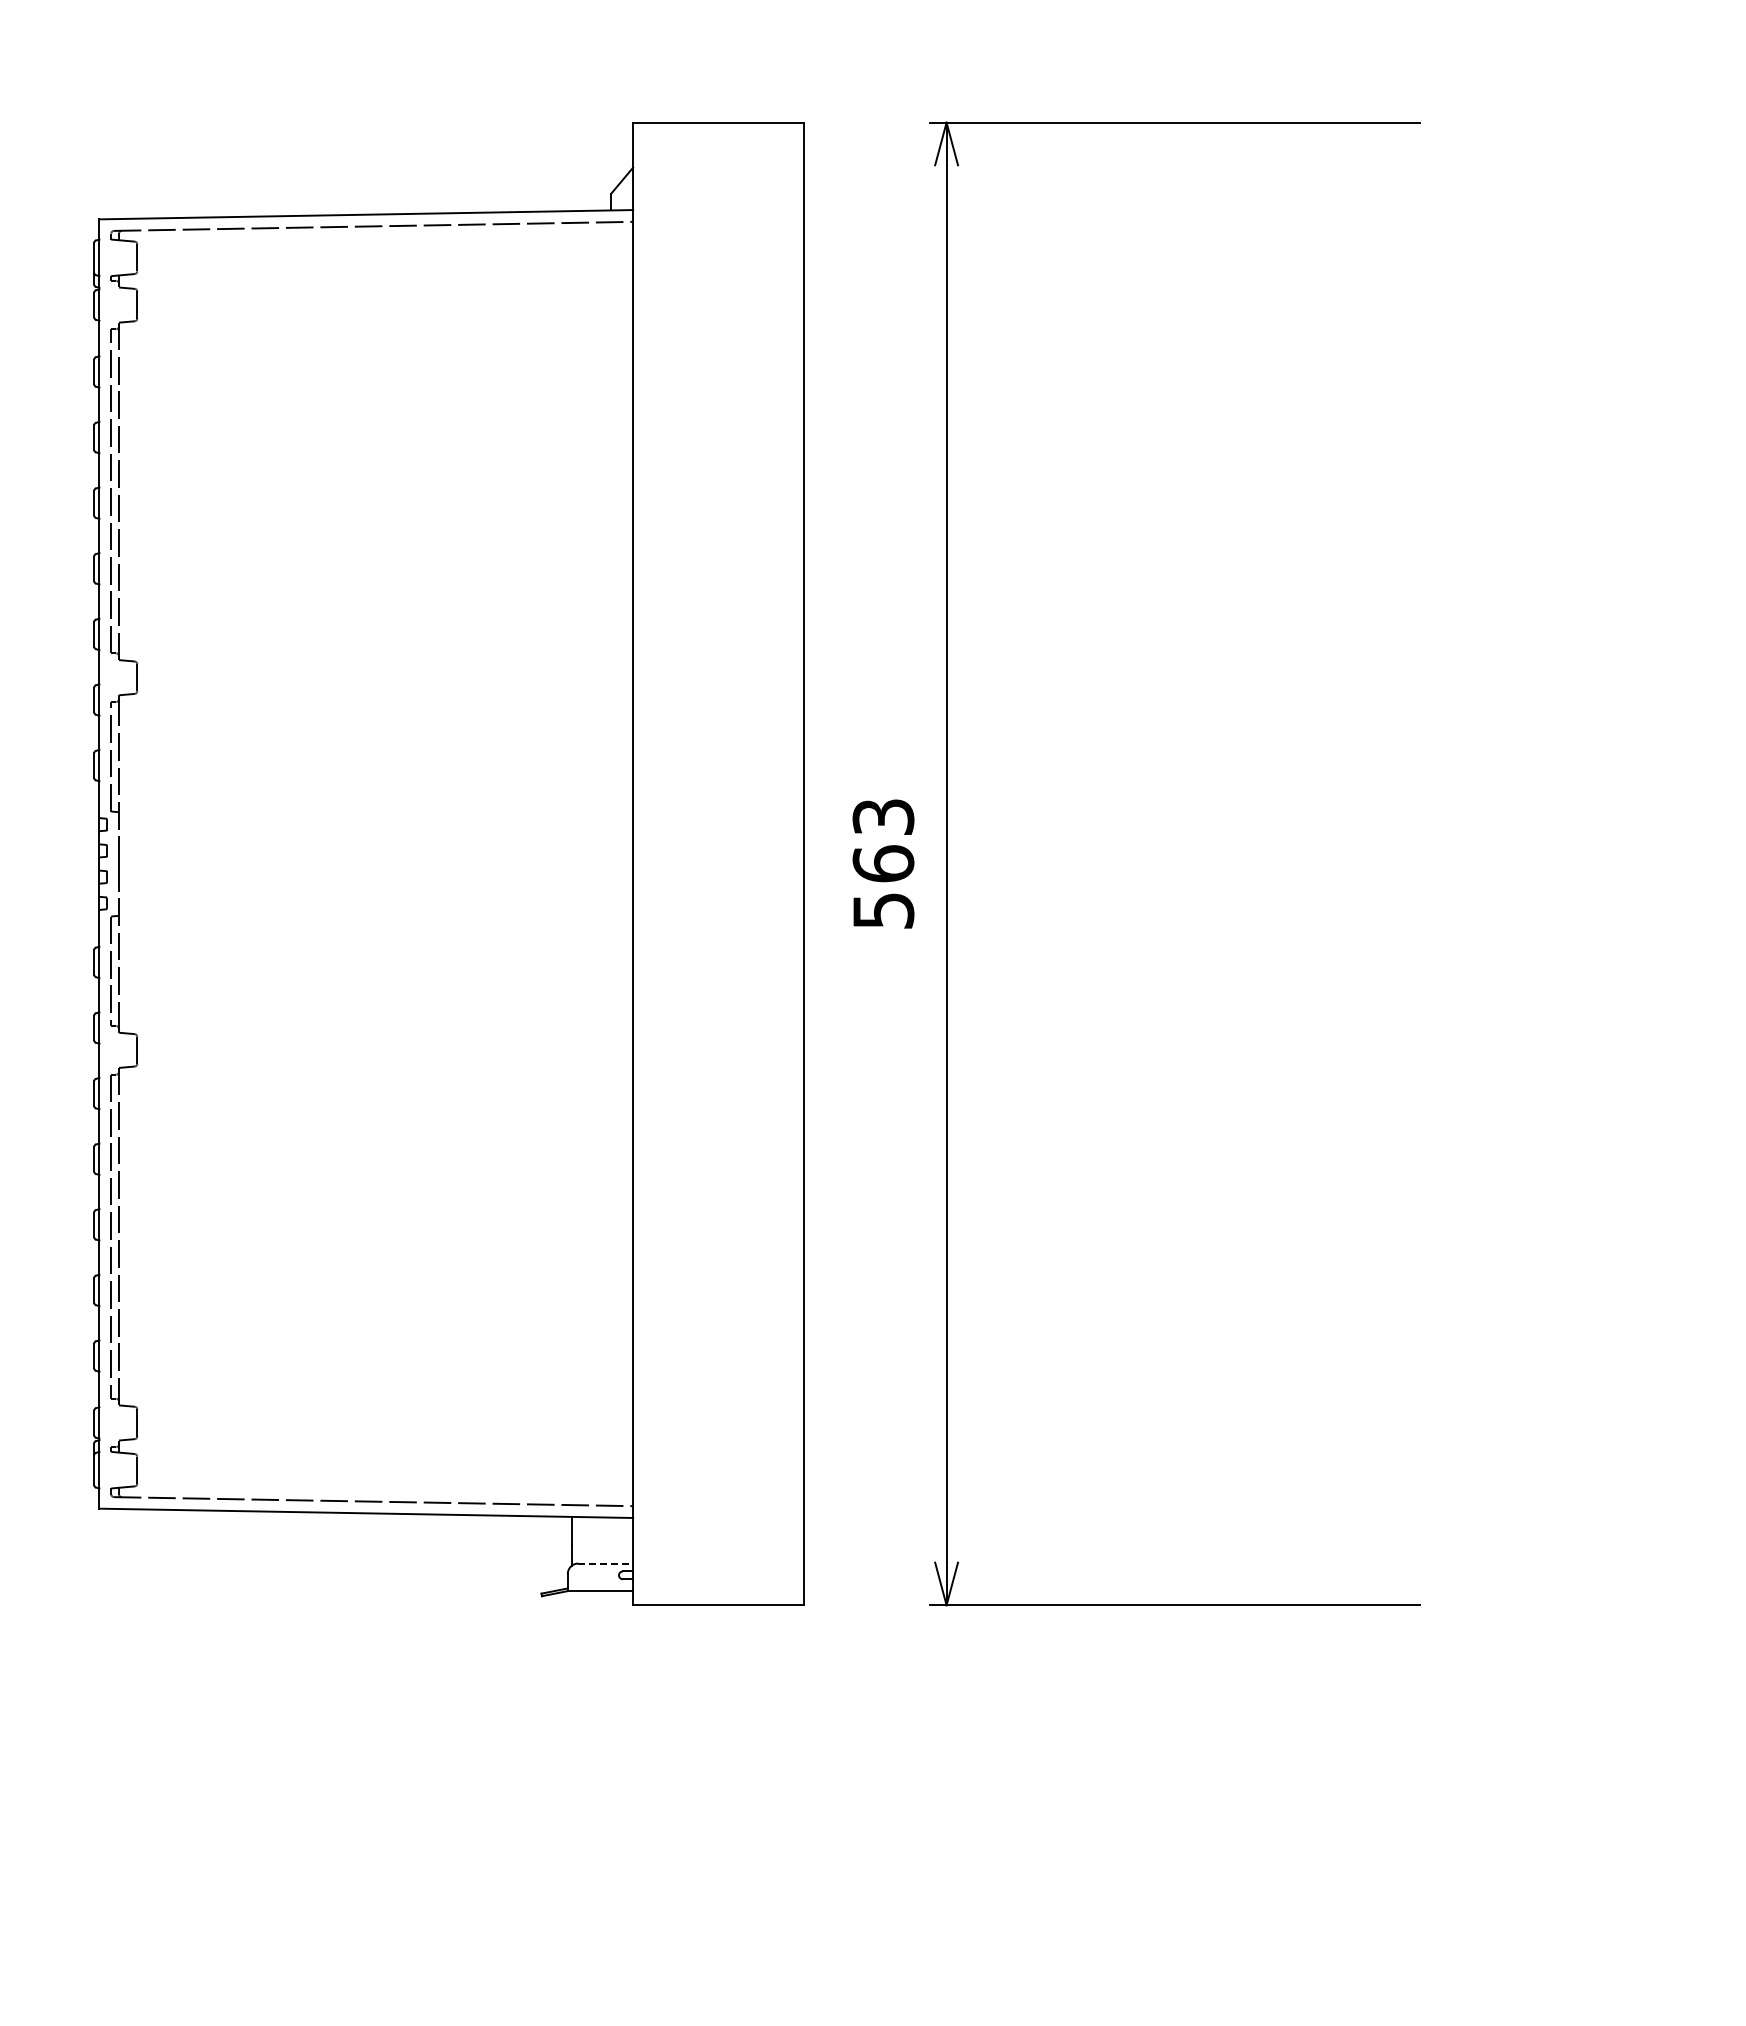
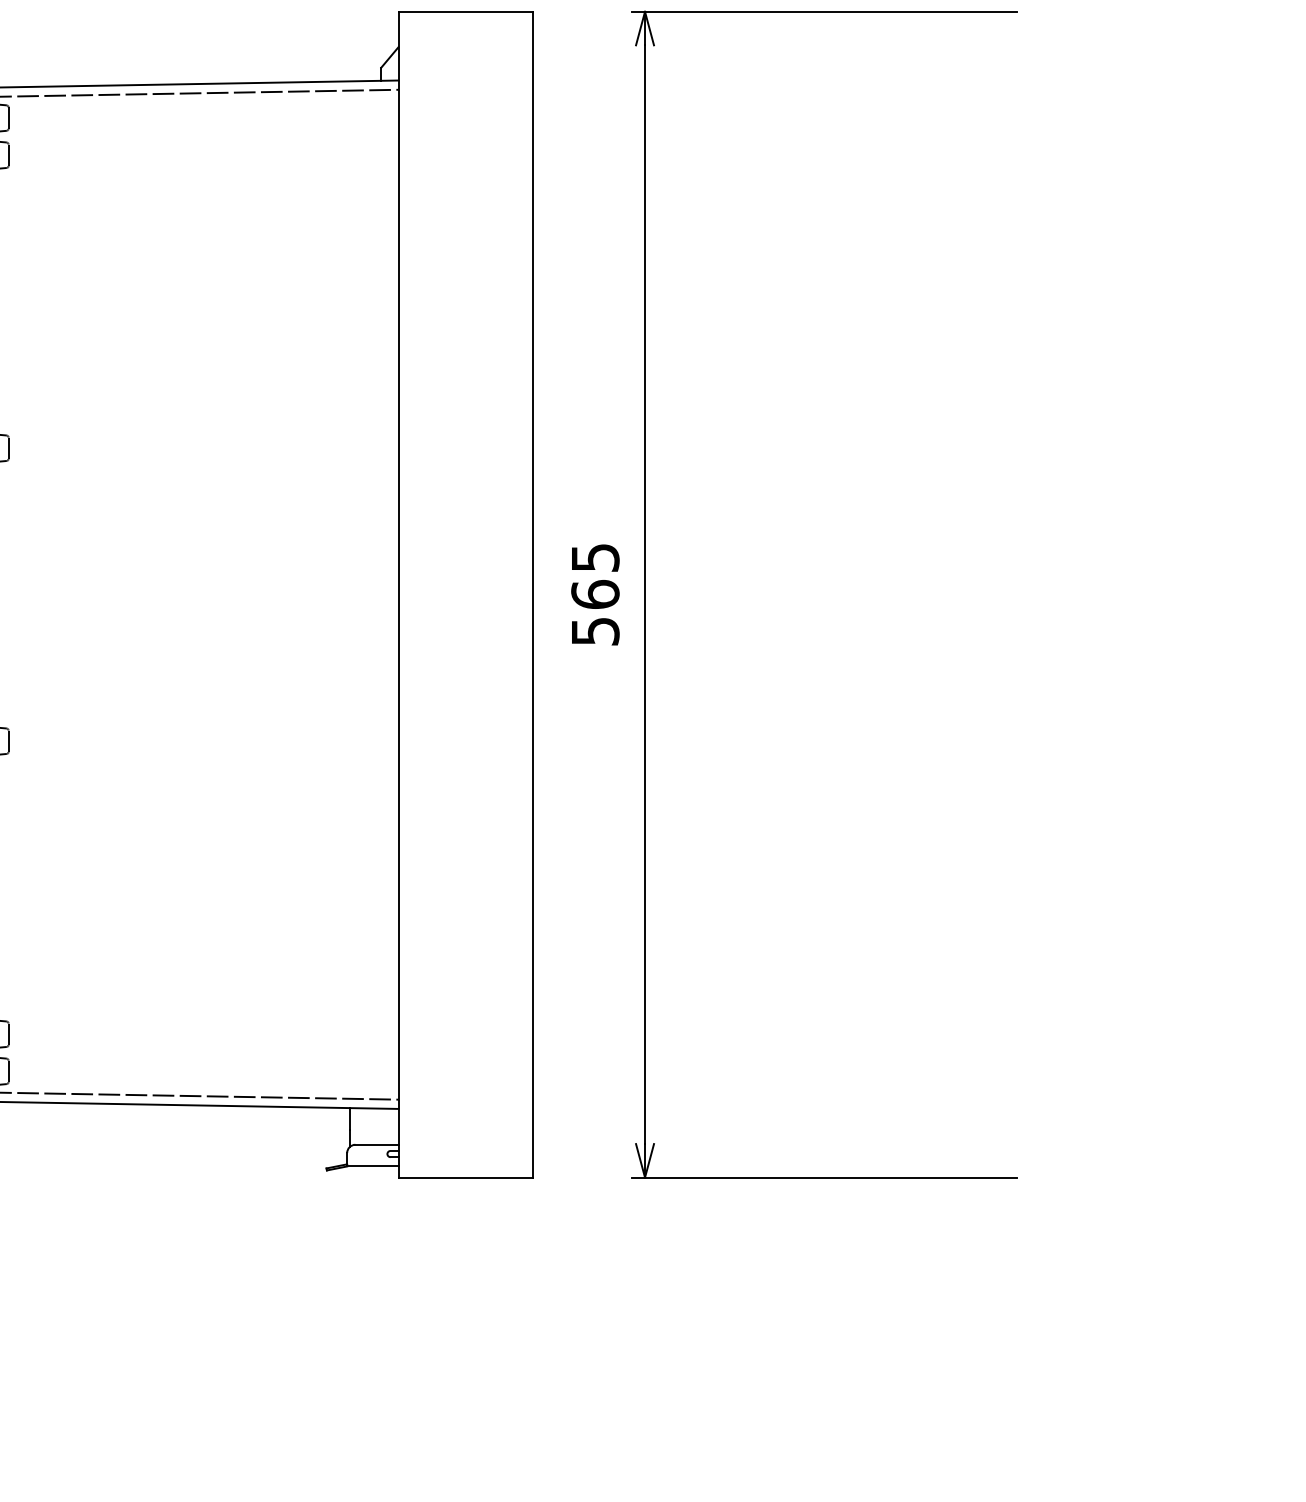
text: (882, 816) -> (594, 557), 563 -> 565
line: (606, 1563) -> (377, 1144), dashed -> solid

